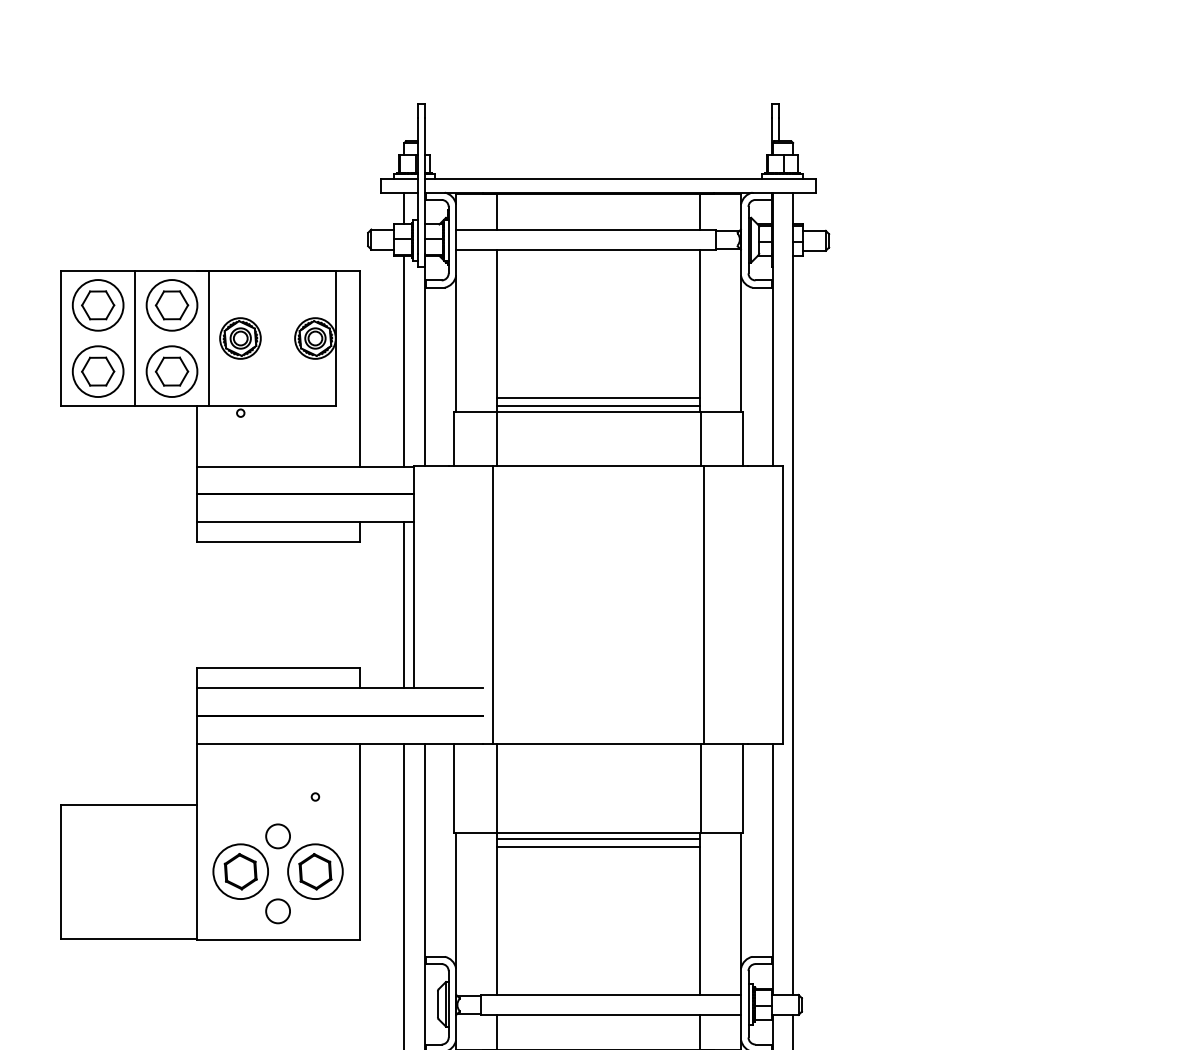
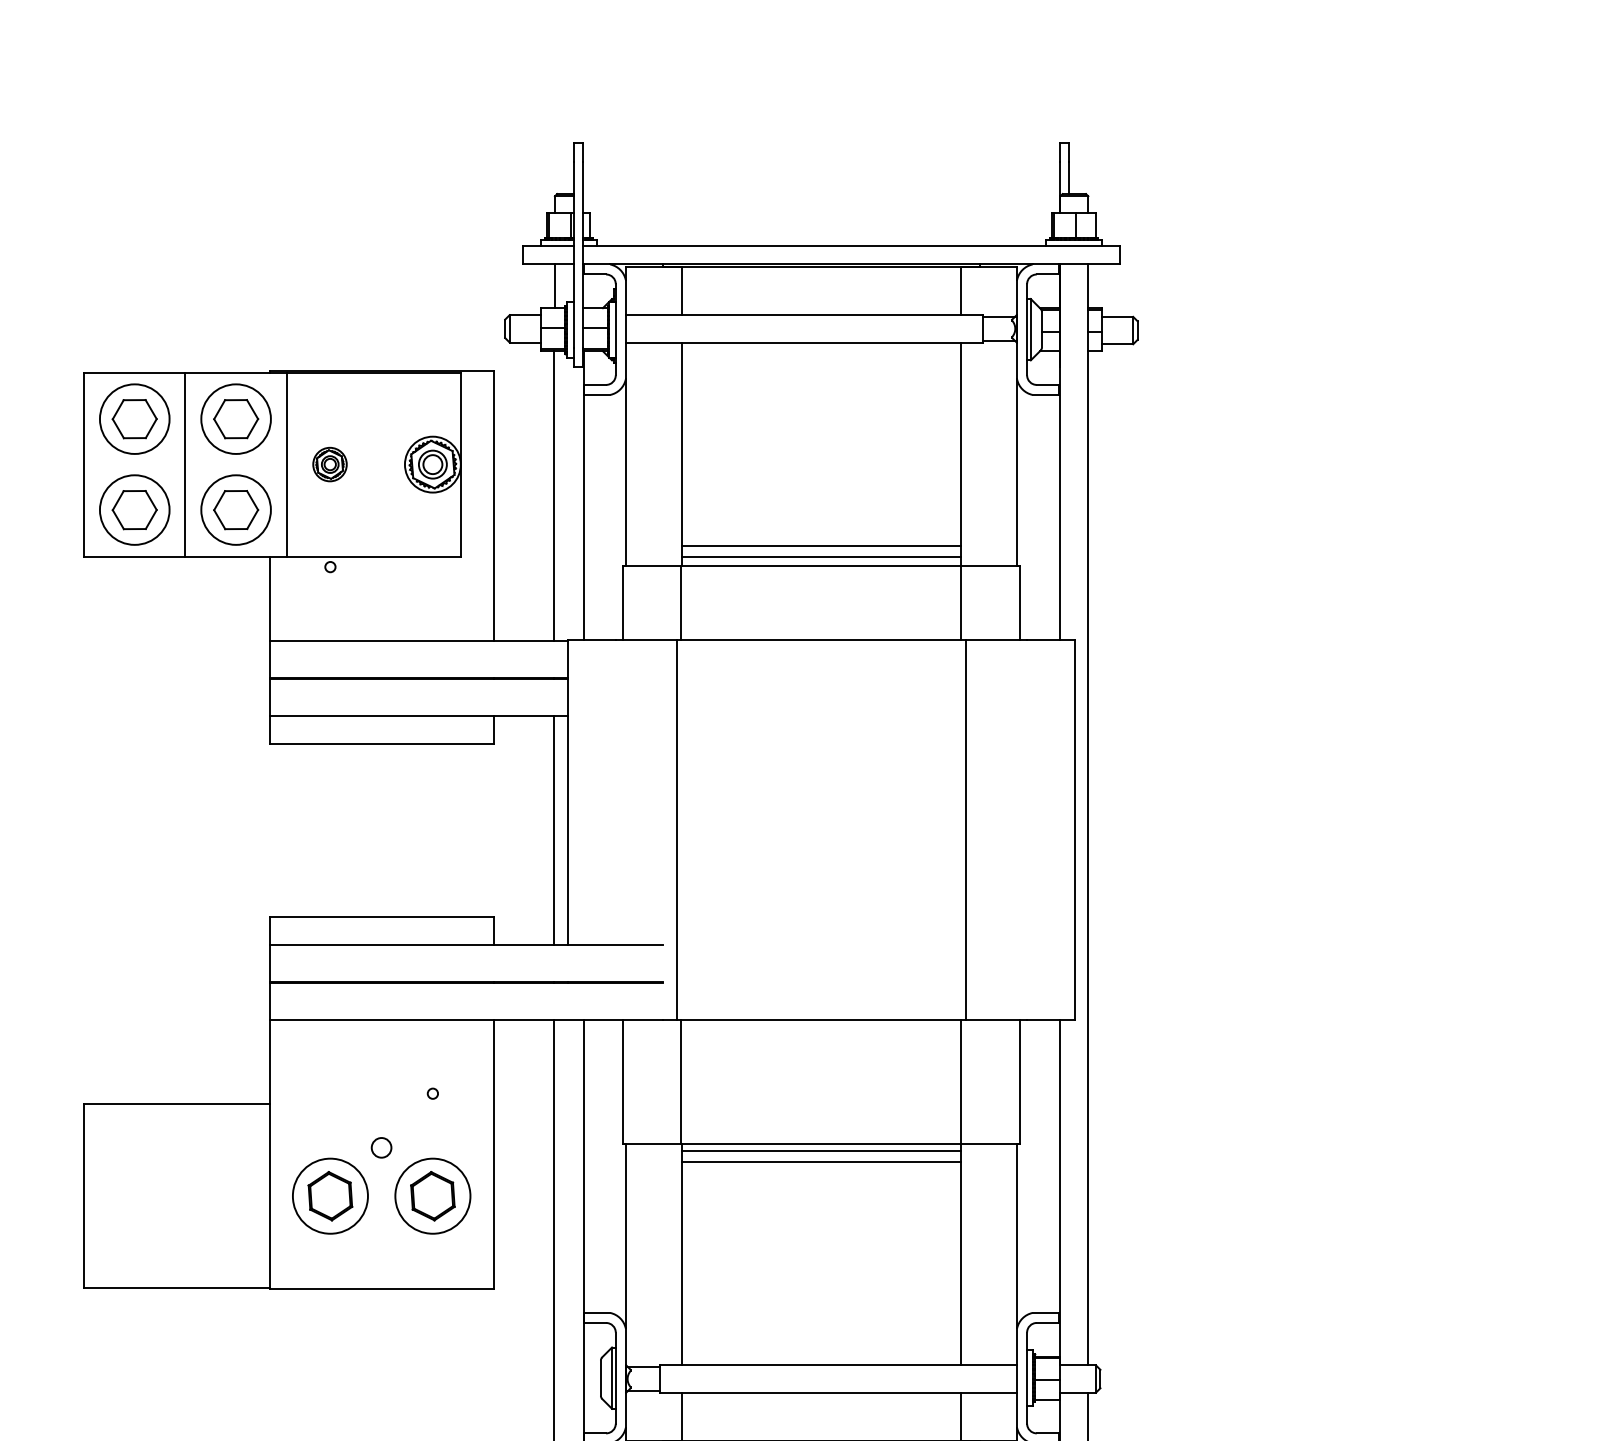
part: (240, 338) -> (329, 464), size x0.6
circle: (277, 836) -> (381, 1147), size x0.6
circle: (277, 911) -> (381, 1250), removed

